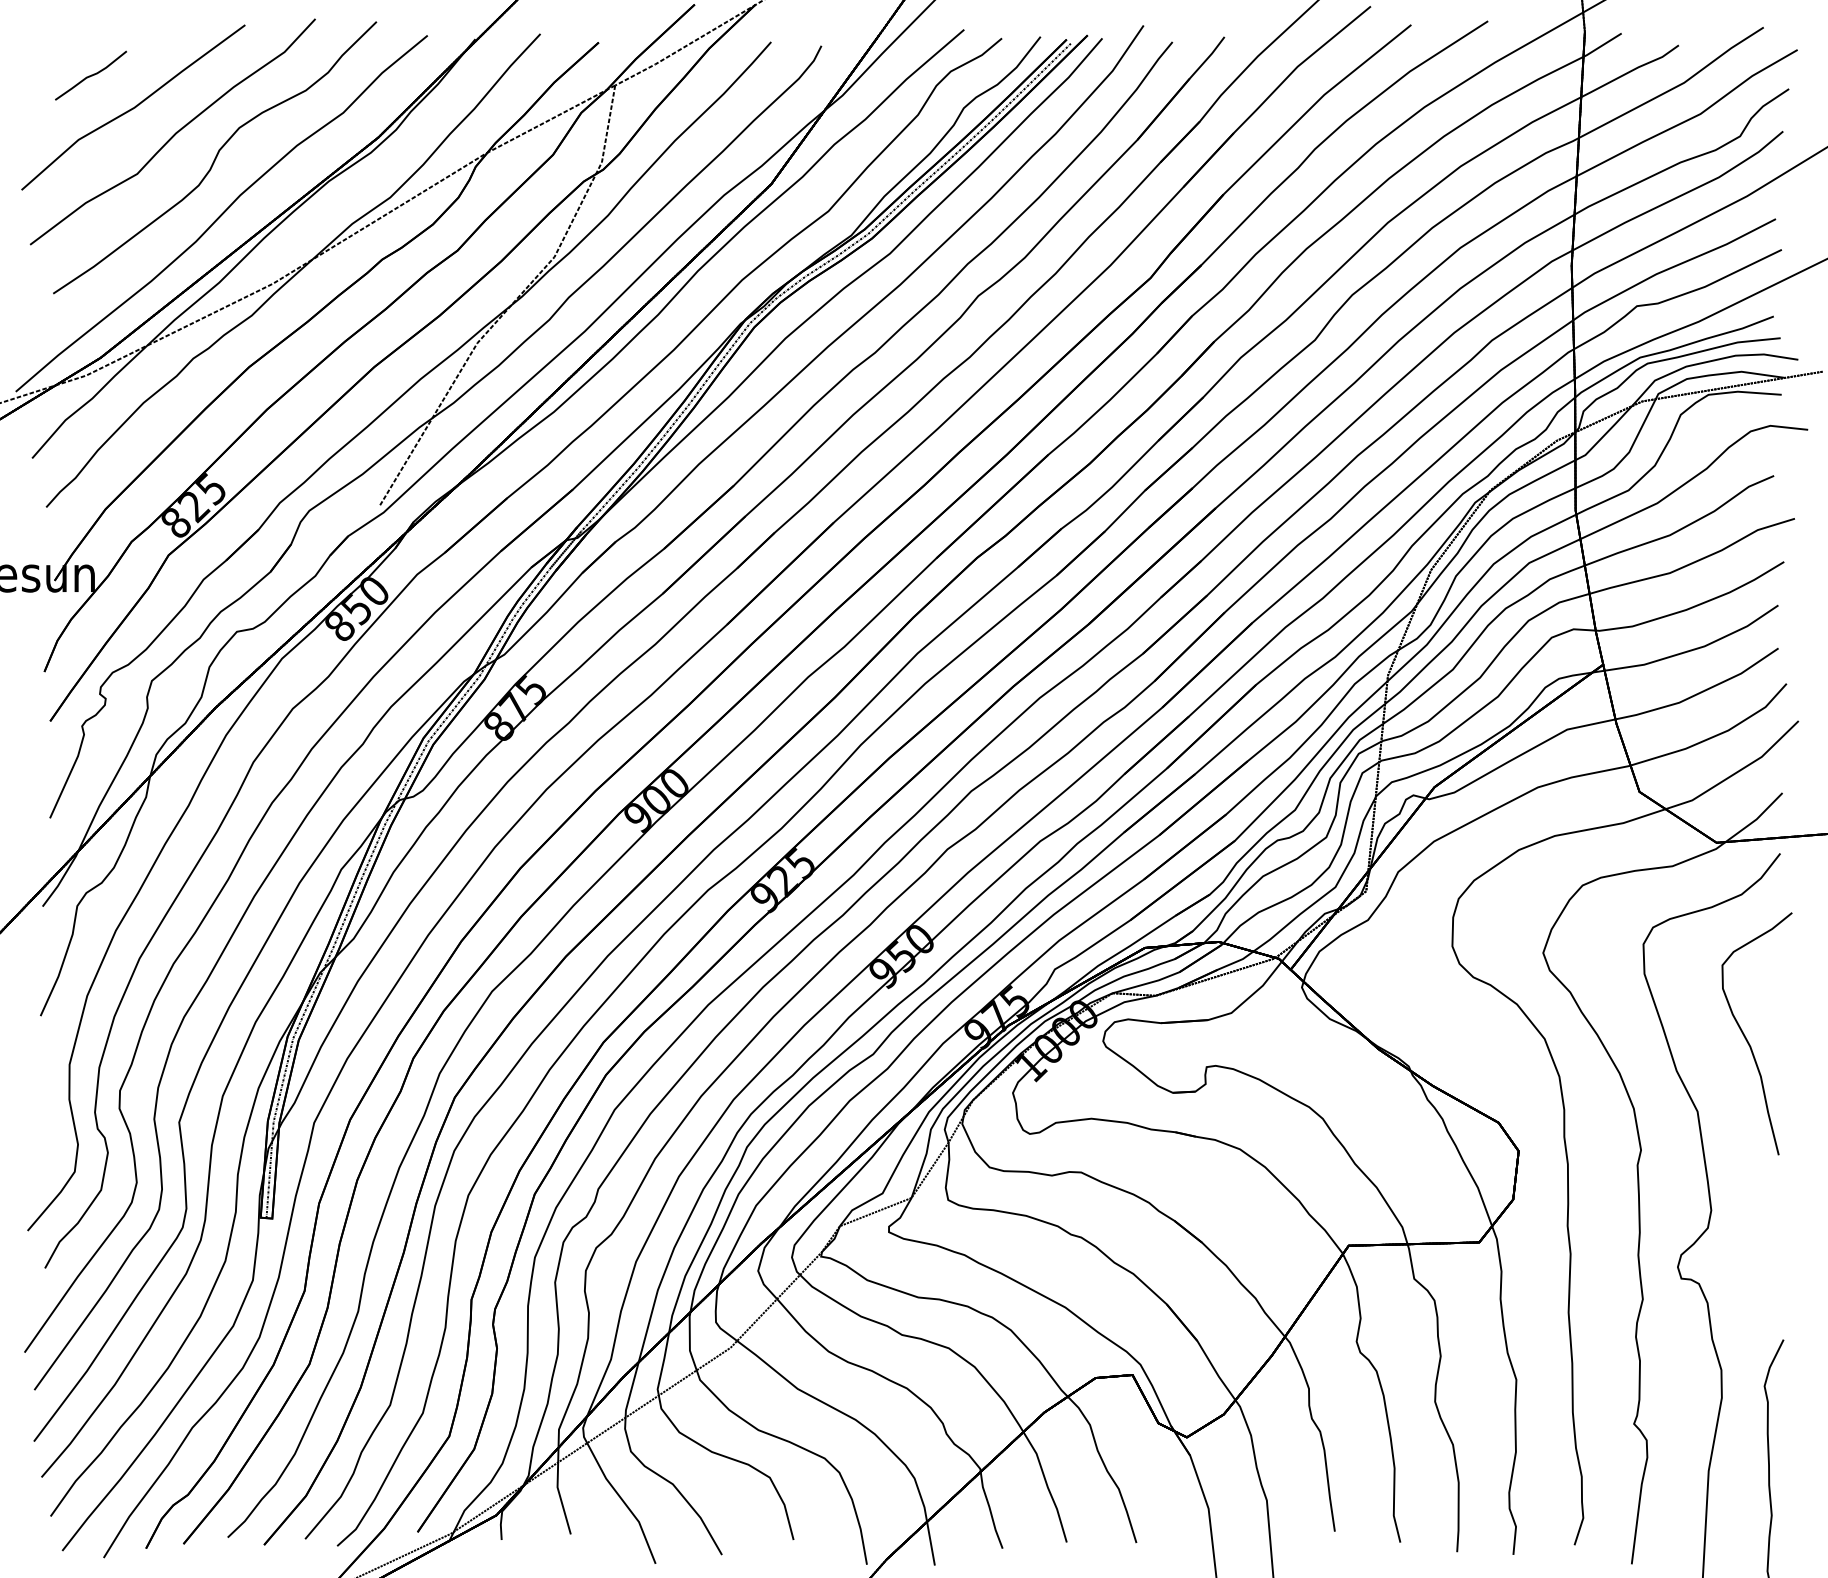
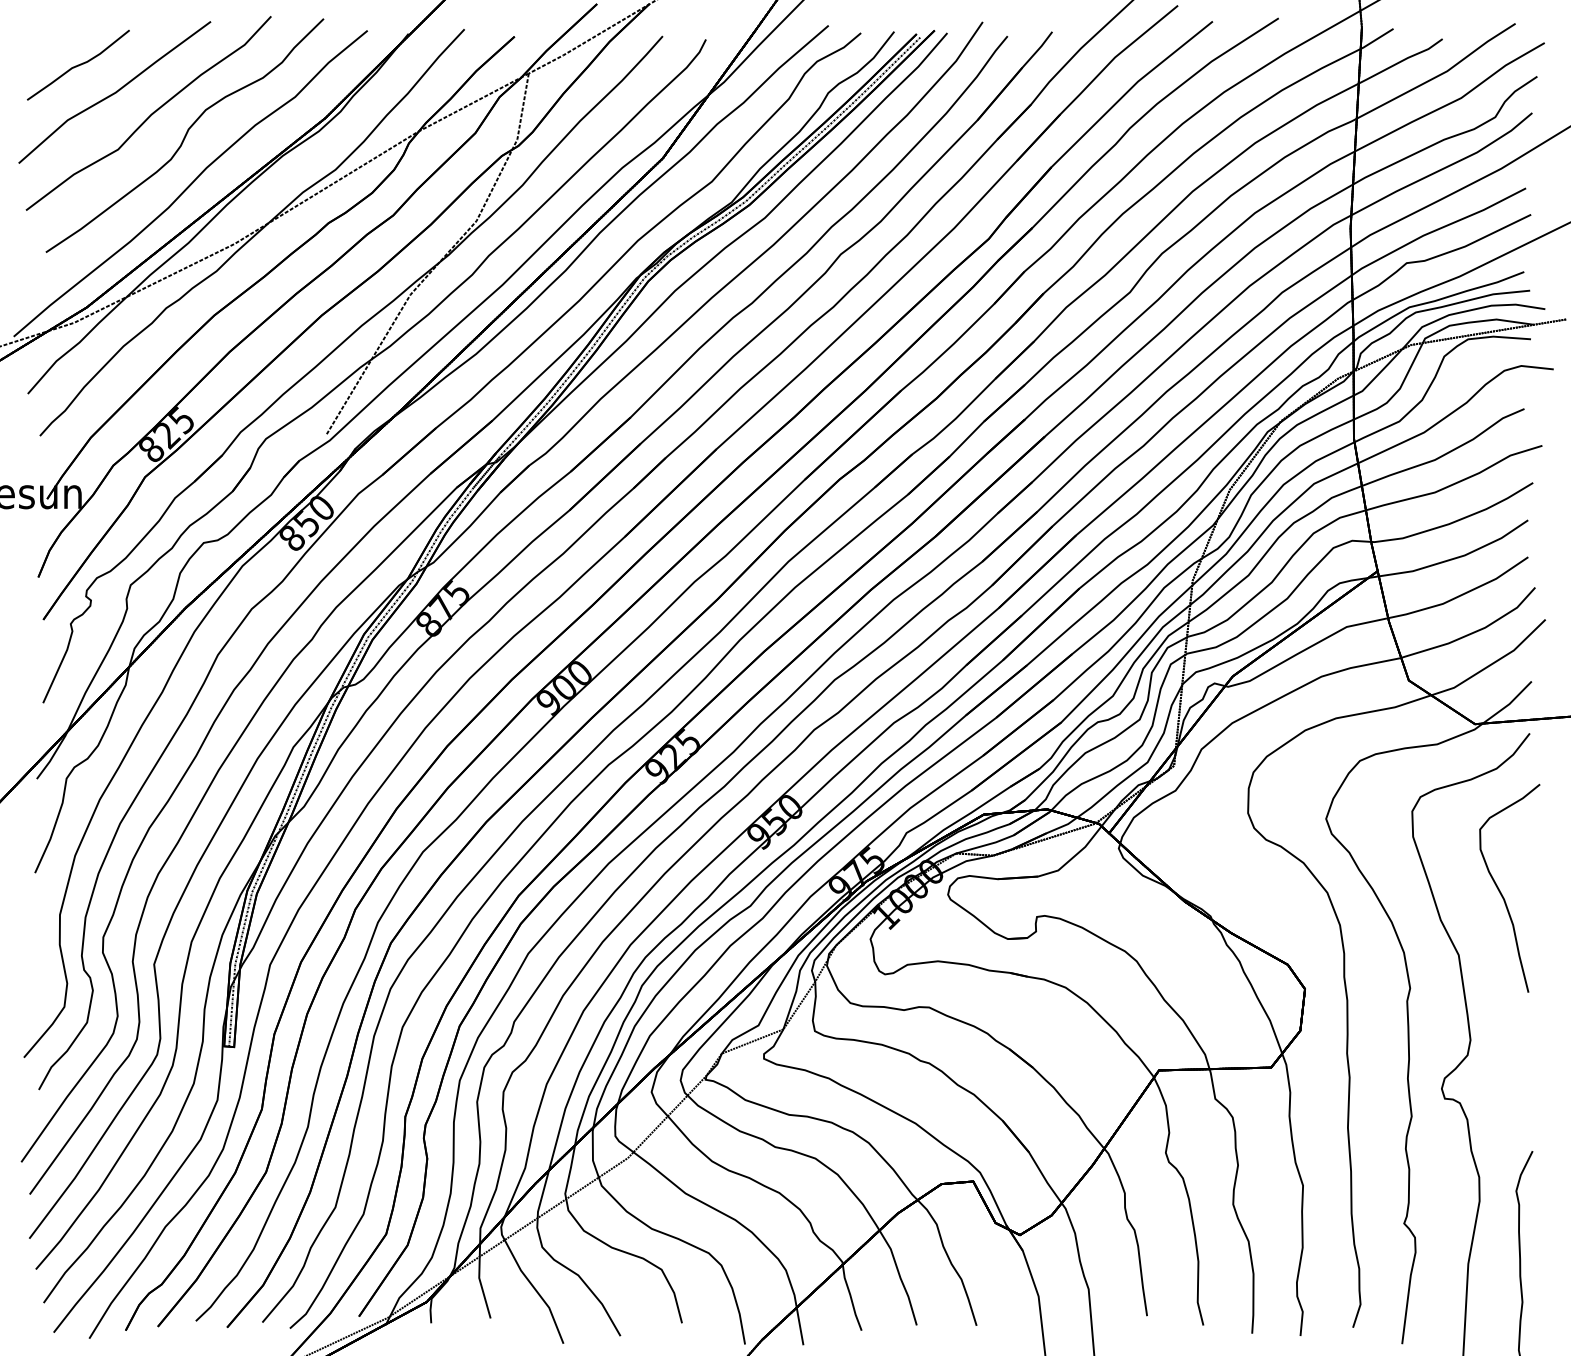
part: (90, 75) -> (77, 64), size x1.67

